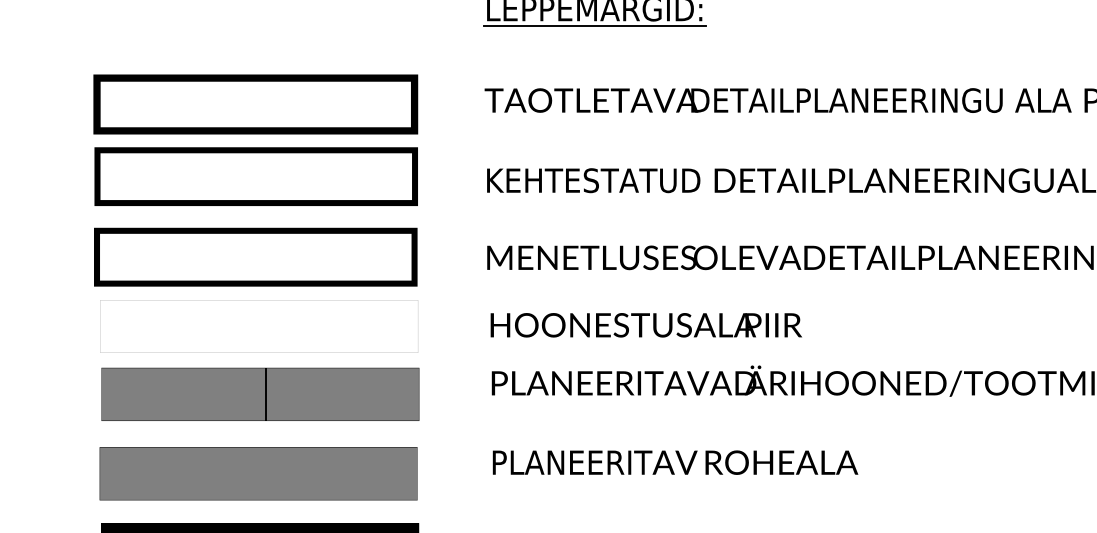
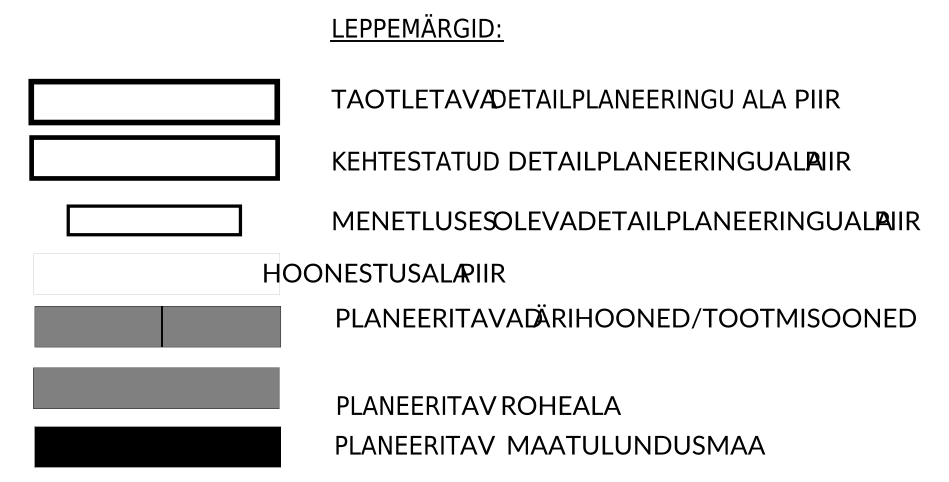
part: (256, 257) -> (154, 220), size x0.7
text: (645, 324) -> (384, 272), moved
text: (675, 462) -> (479, 405), moved

